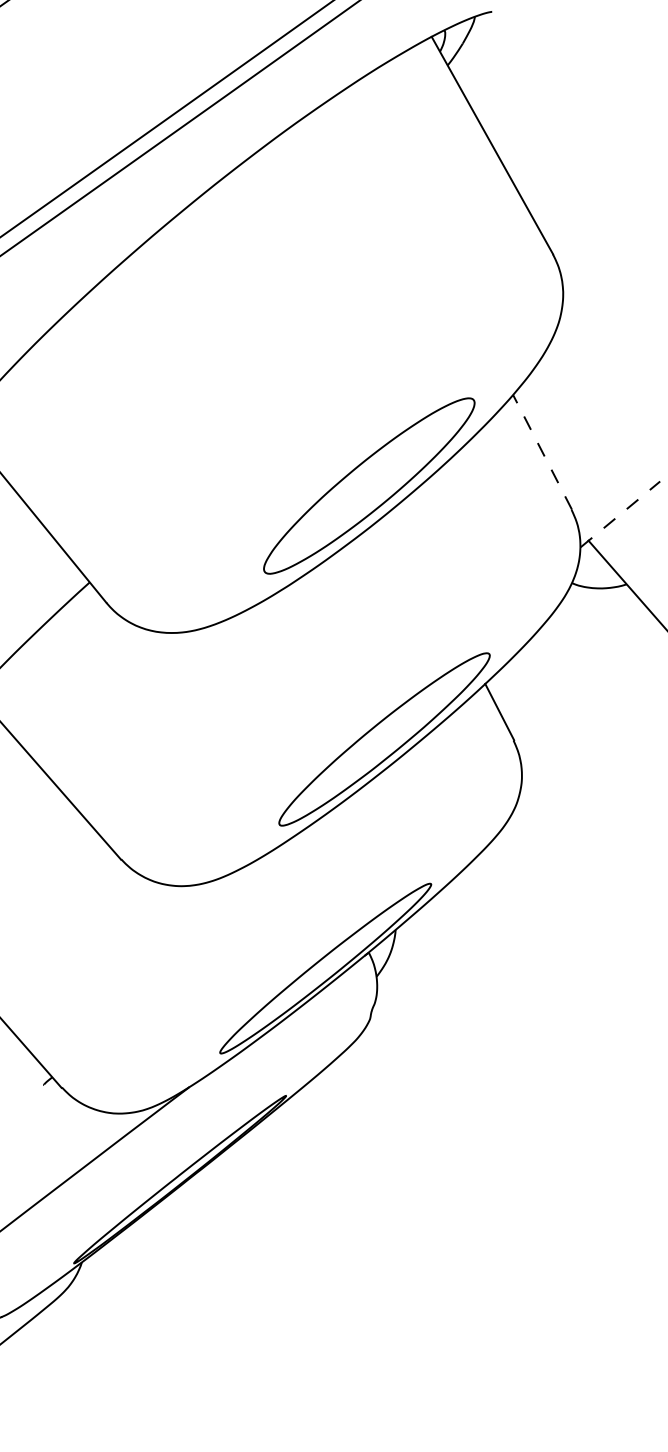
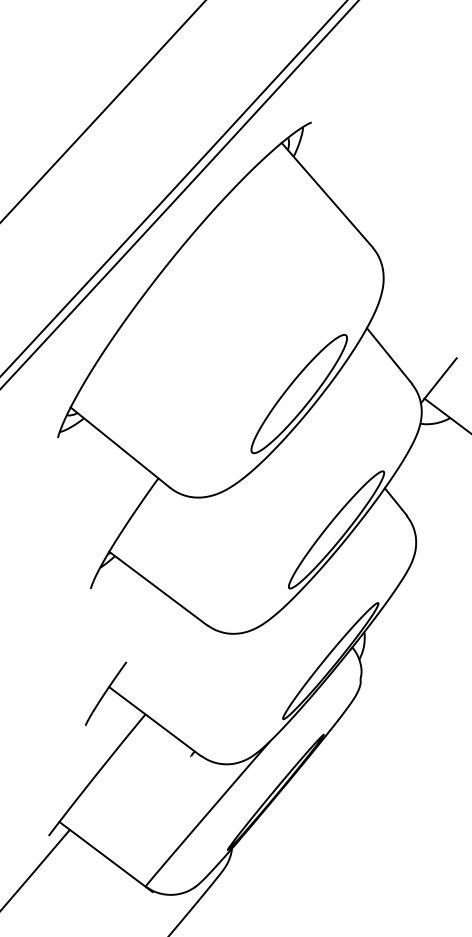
line: (542, 451) -> (389, 355), dashed -> solid
line: (619, 513) -> (438, 380), dashed -> solid

